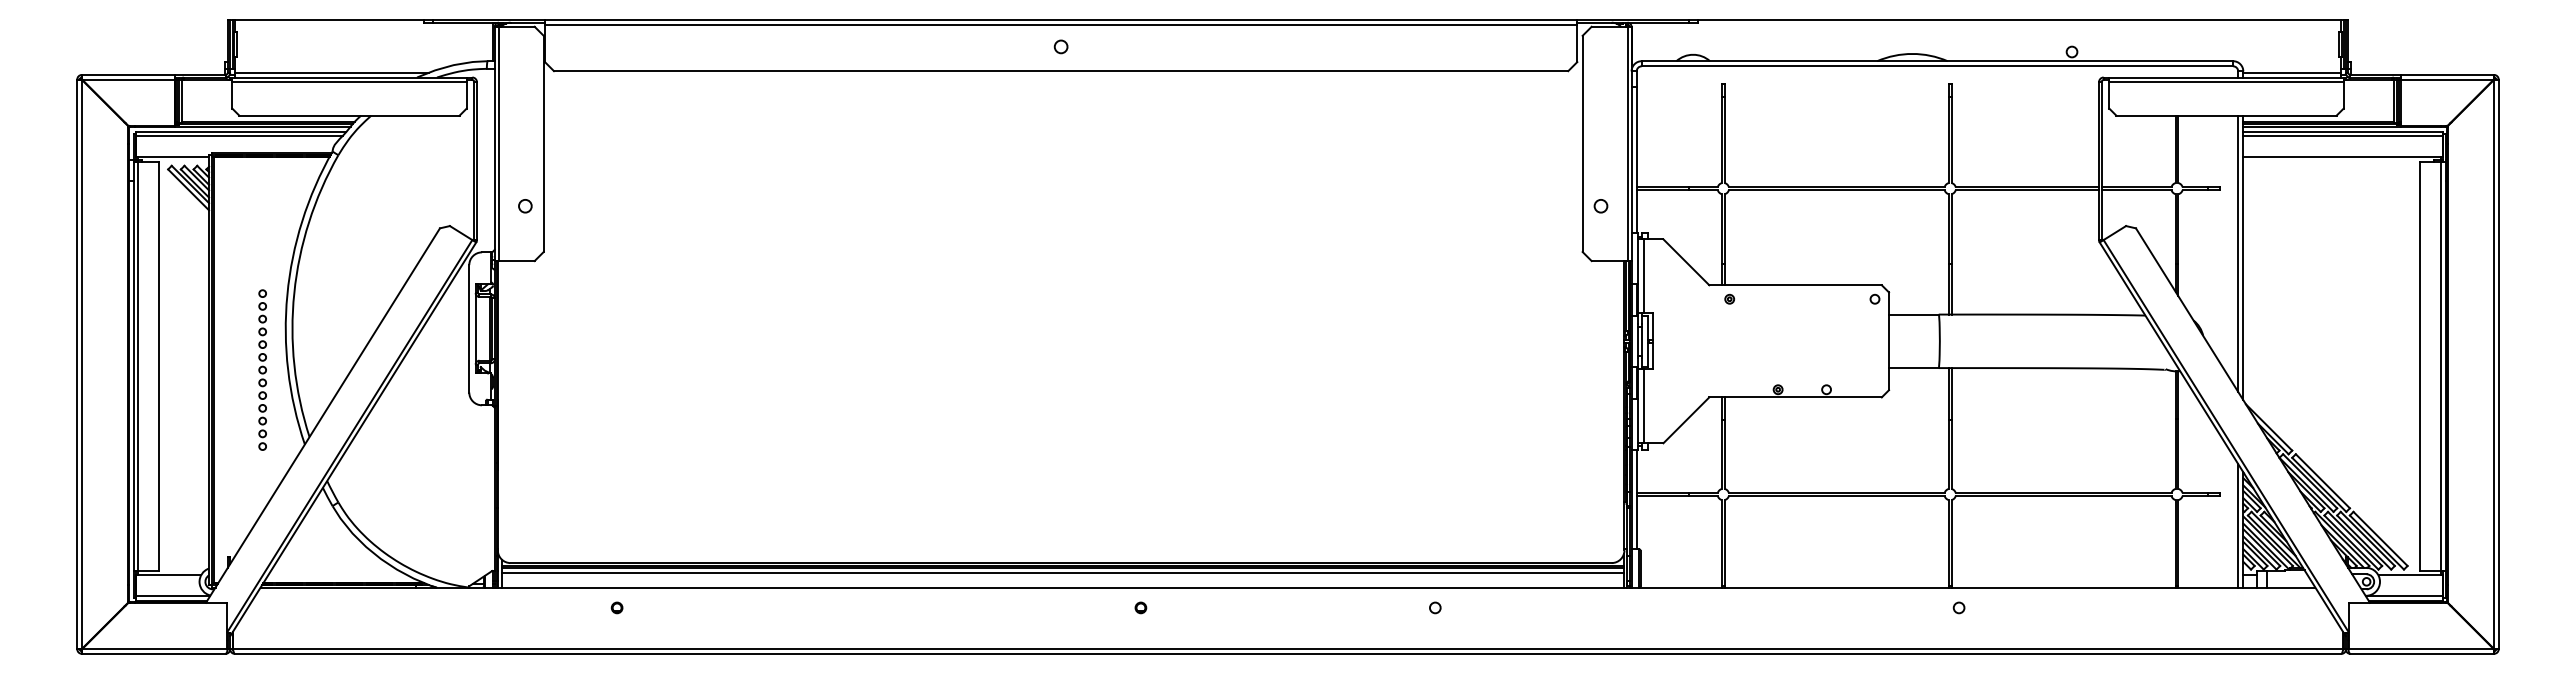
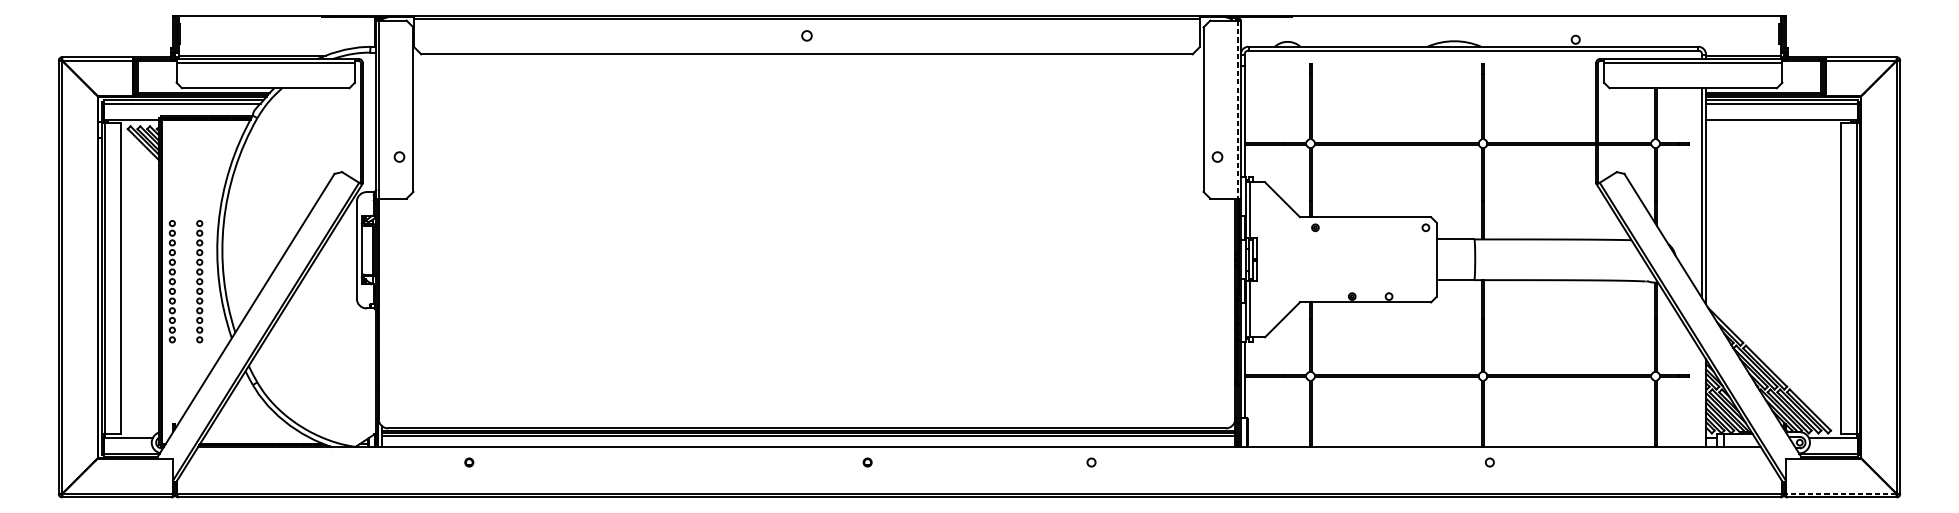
line: (1627, 144) -> (1237, 110), solid -> dashed
part: (226, 369) -> (172, 281), added
line: (2238, 525) -> (1702, 399), removed
line: (2421, 649) -> (1841, 494), solid -> dashed

